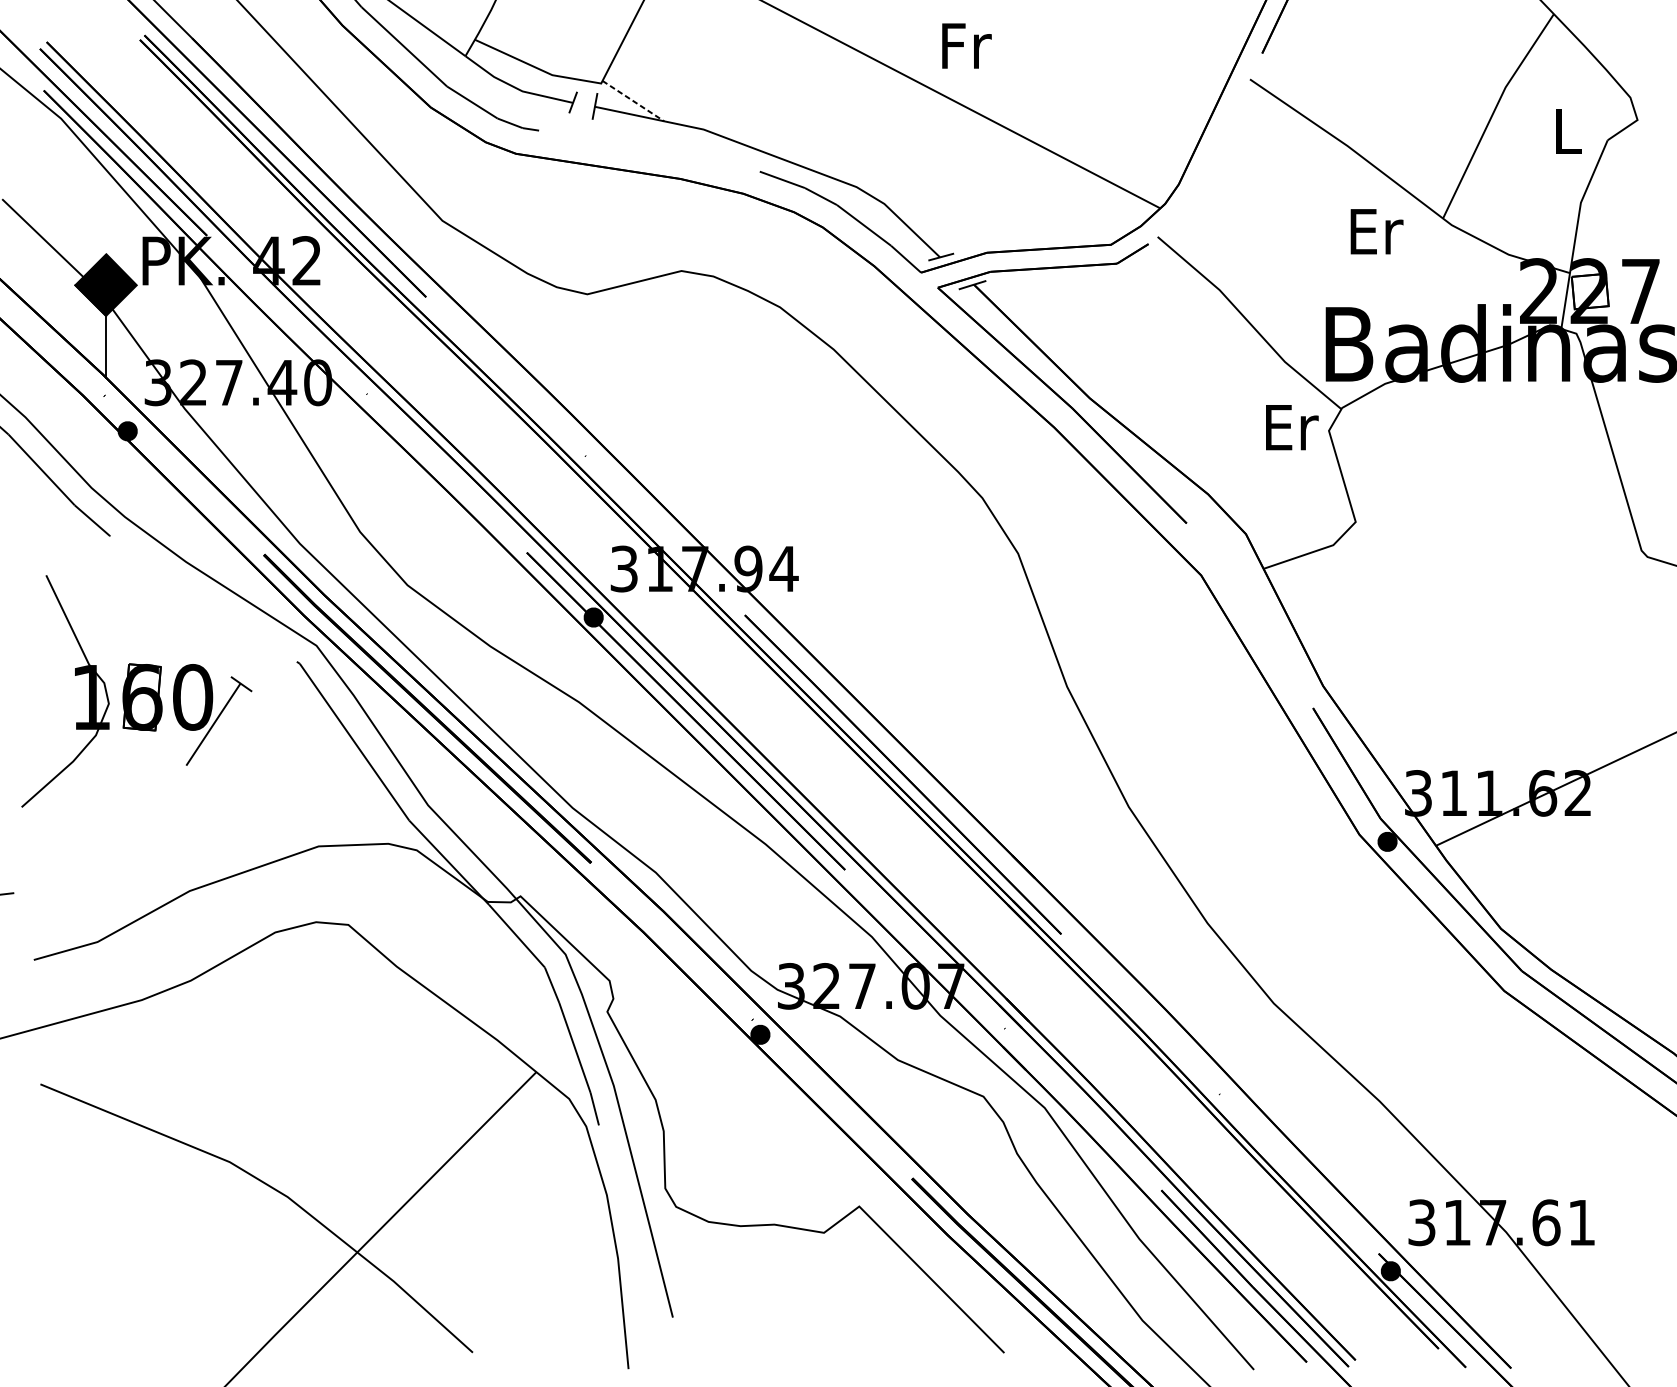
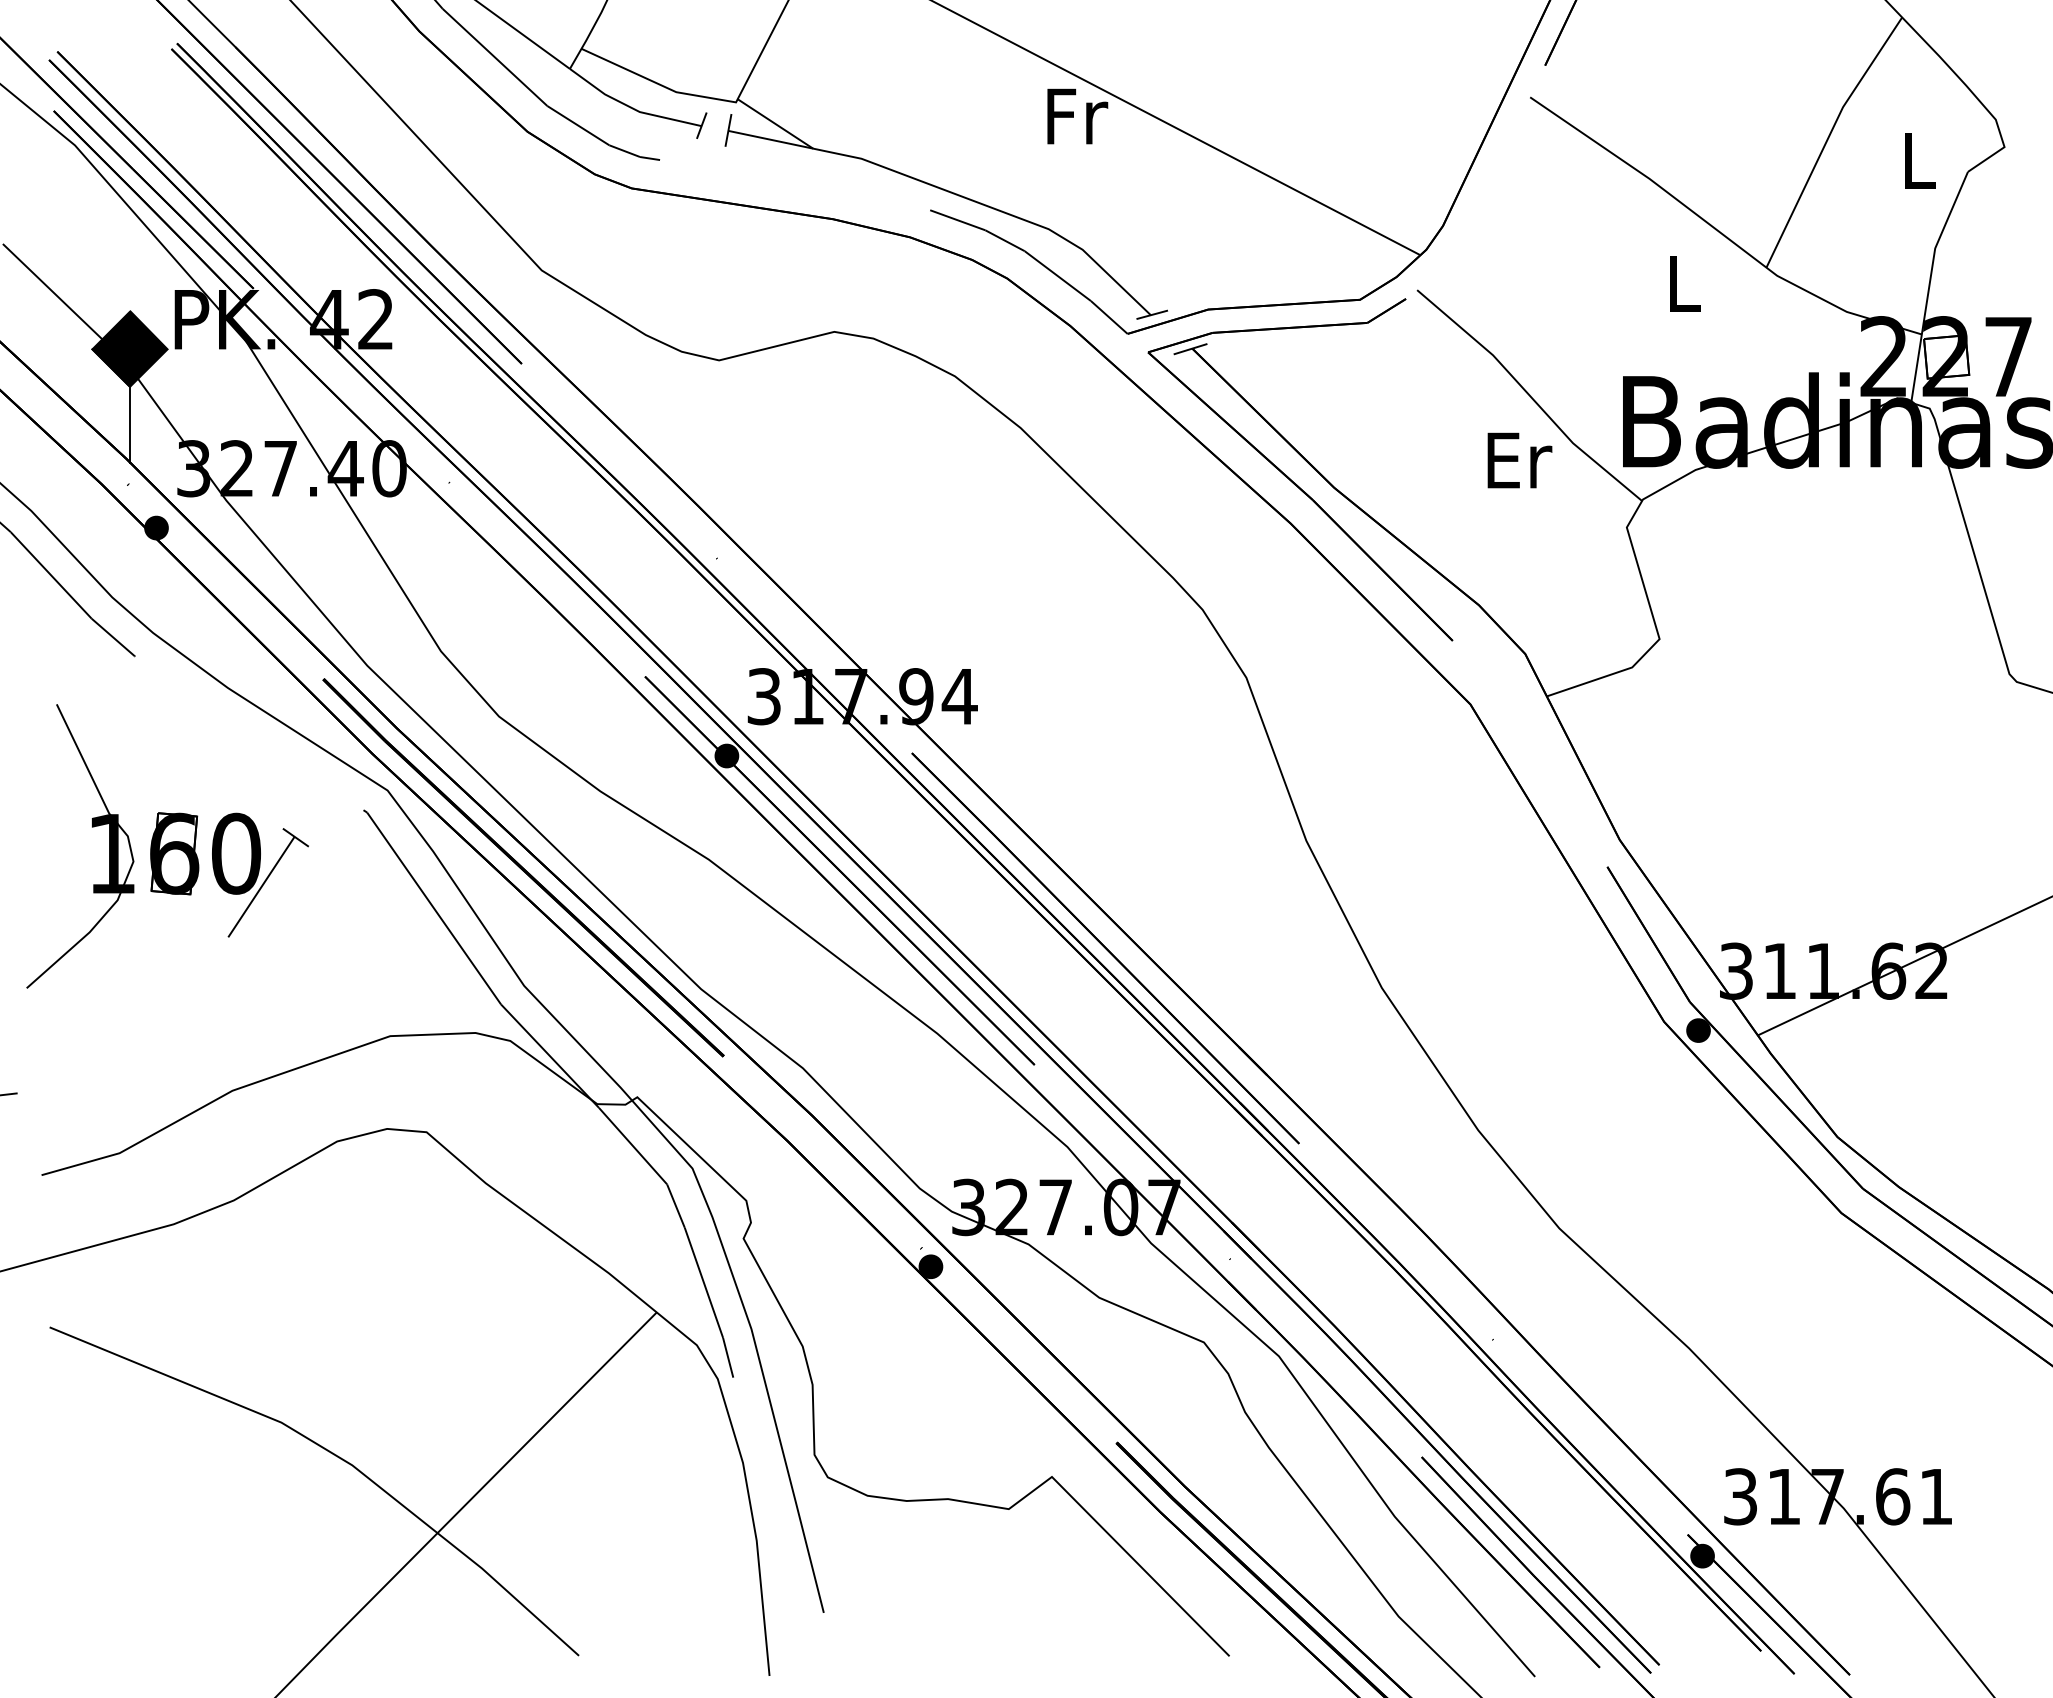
text: (966, 46) -> (1077, 116), moved
line: (633, 101) -> (775, 124), dashed -> solid
text: (1376, 231) -> (1685, 283), Er -> L
text: (1291, 427) -> (1519, 460), moved

